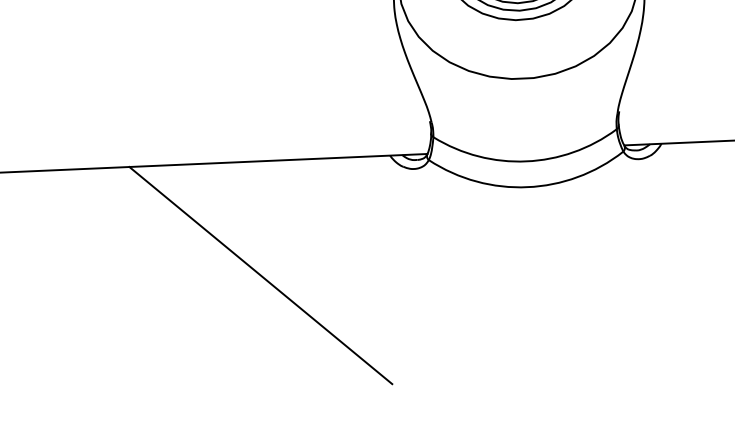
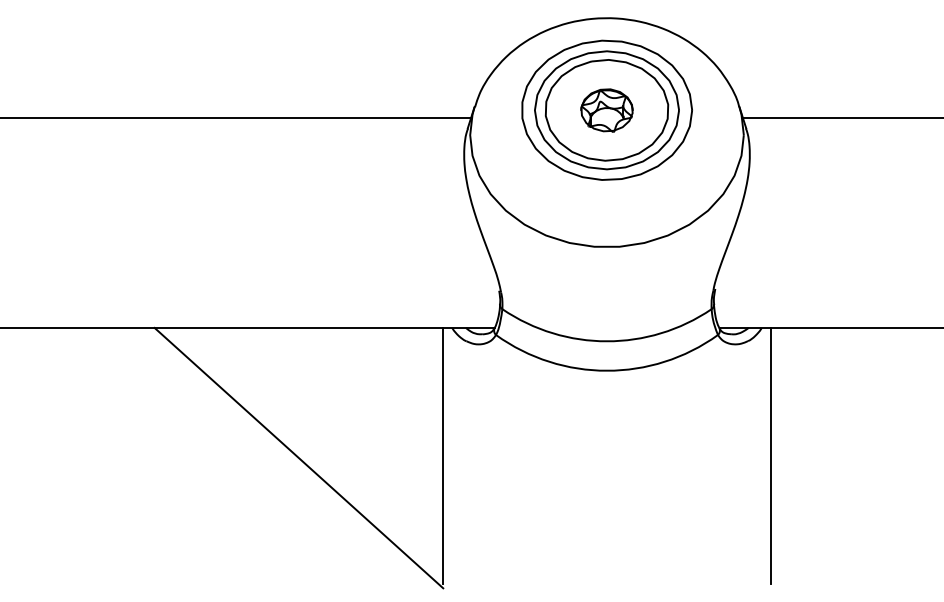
line: (673, 255) -> (770, 455), added
line: (387, 267) -> (443, 455), added

